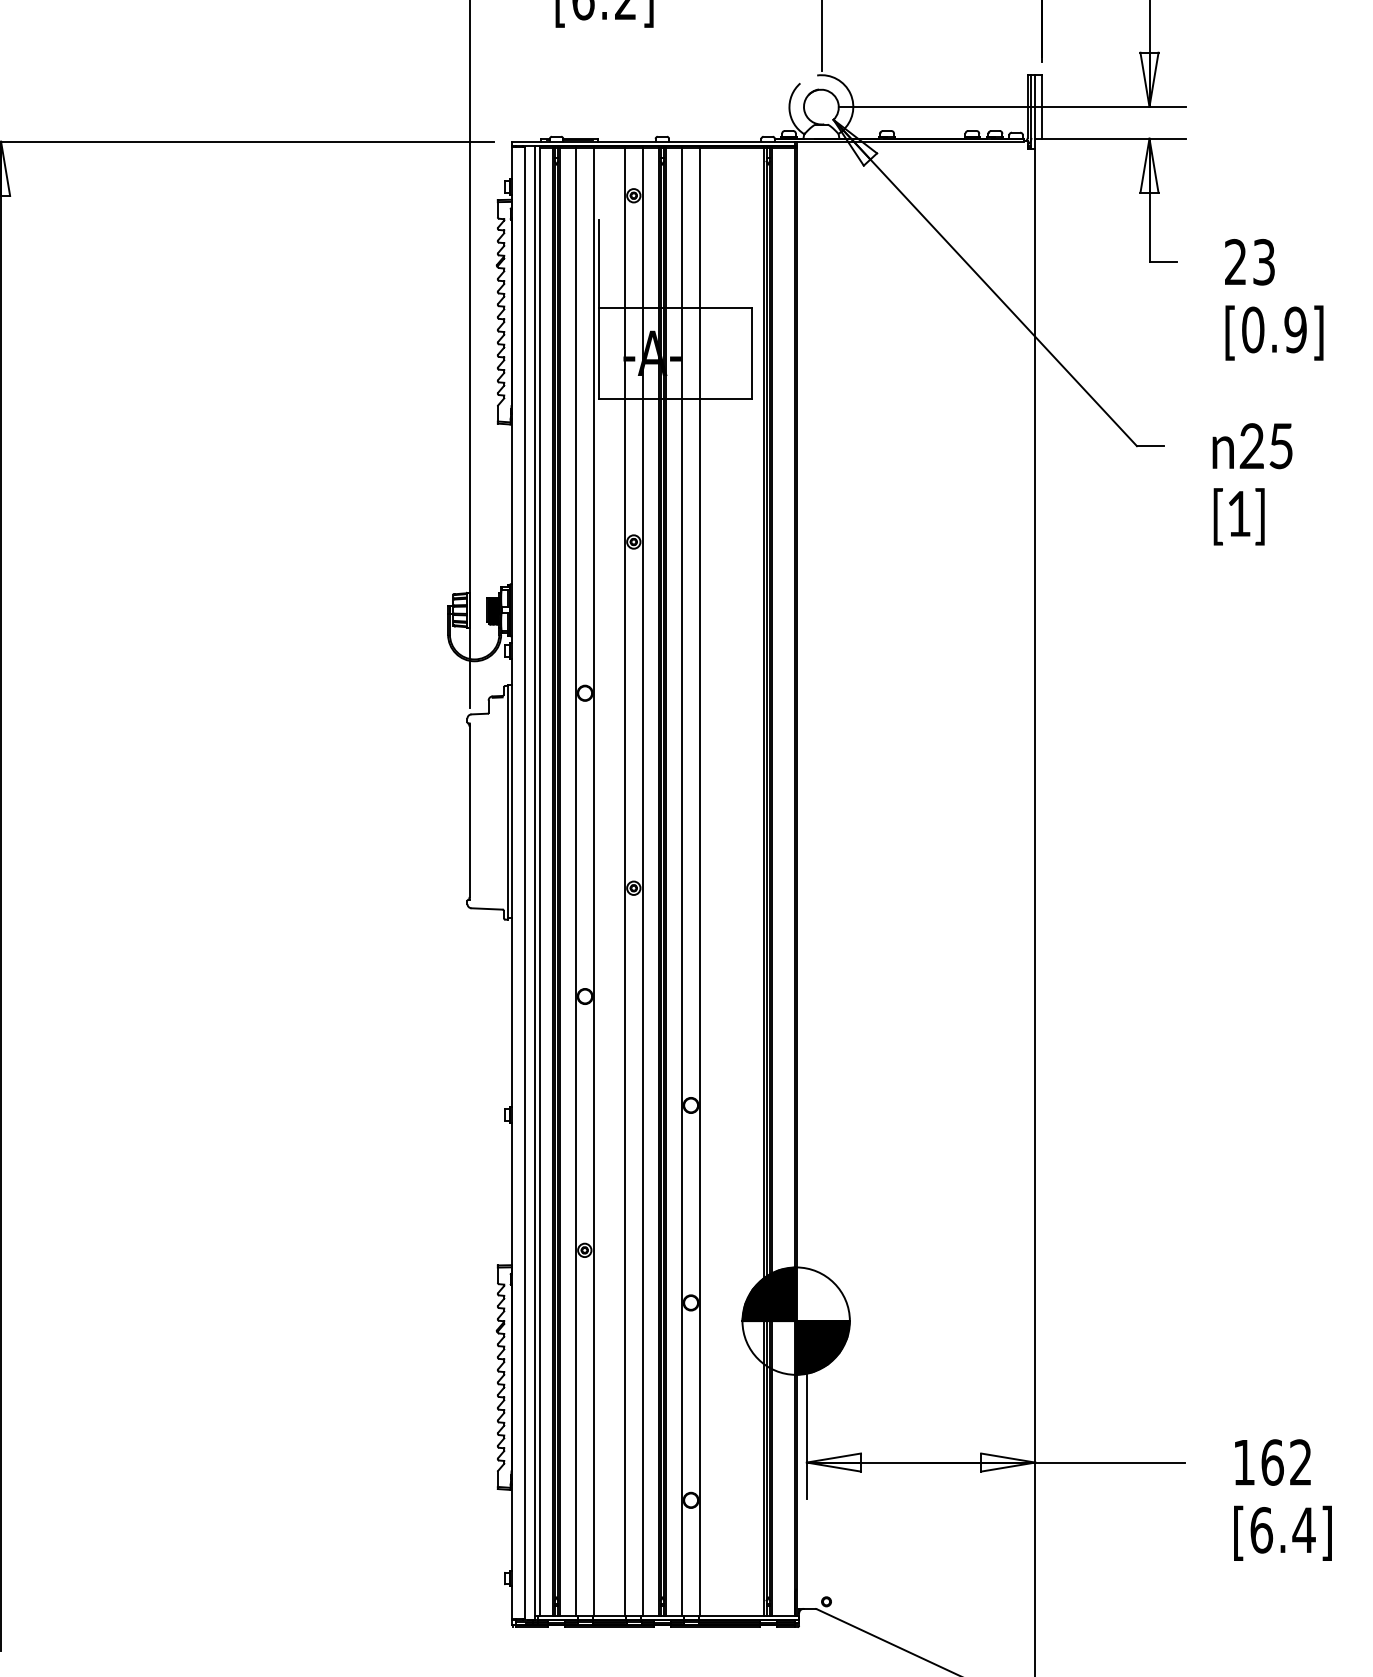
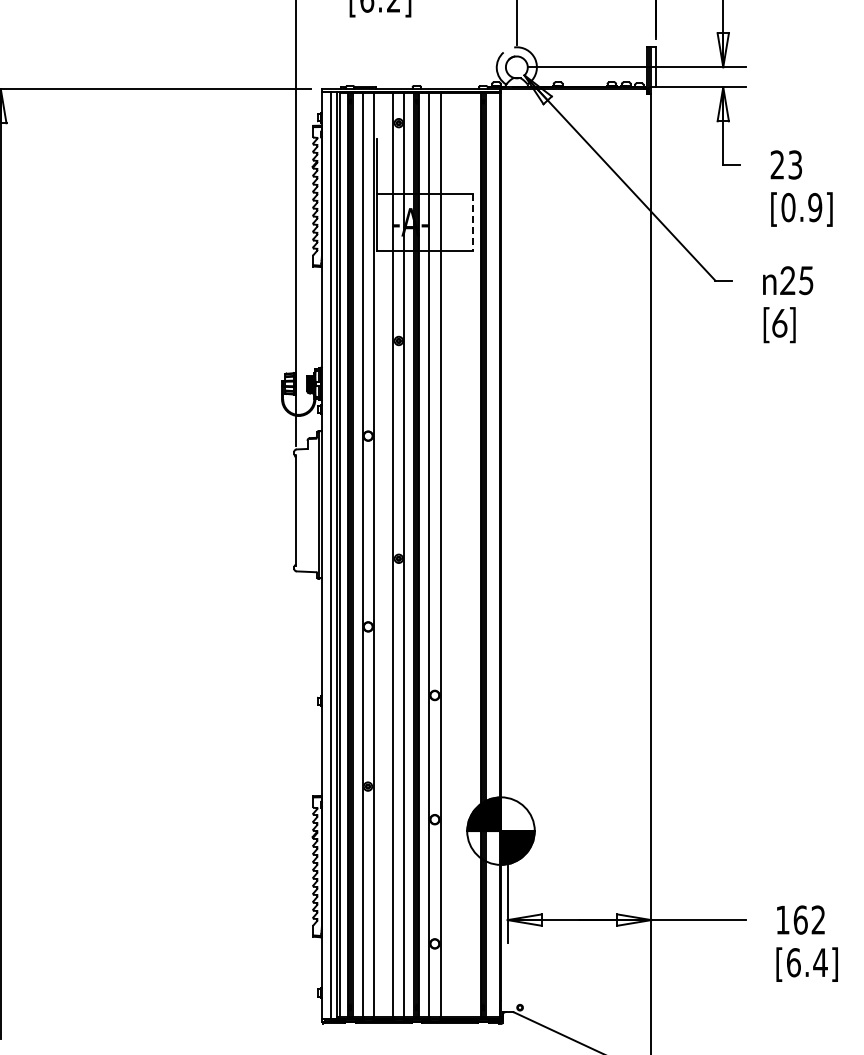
line: (752, 353) -> (473, 222), solid -> dashed
text: (1238, 514) -> (779, 323), [1] -> [6]

